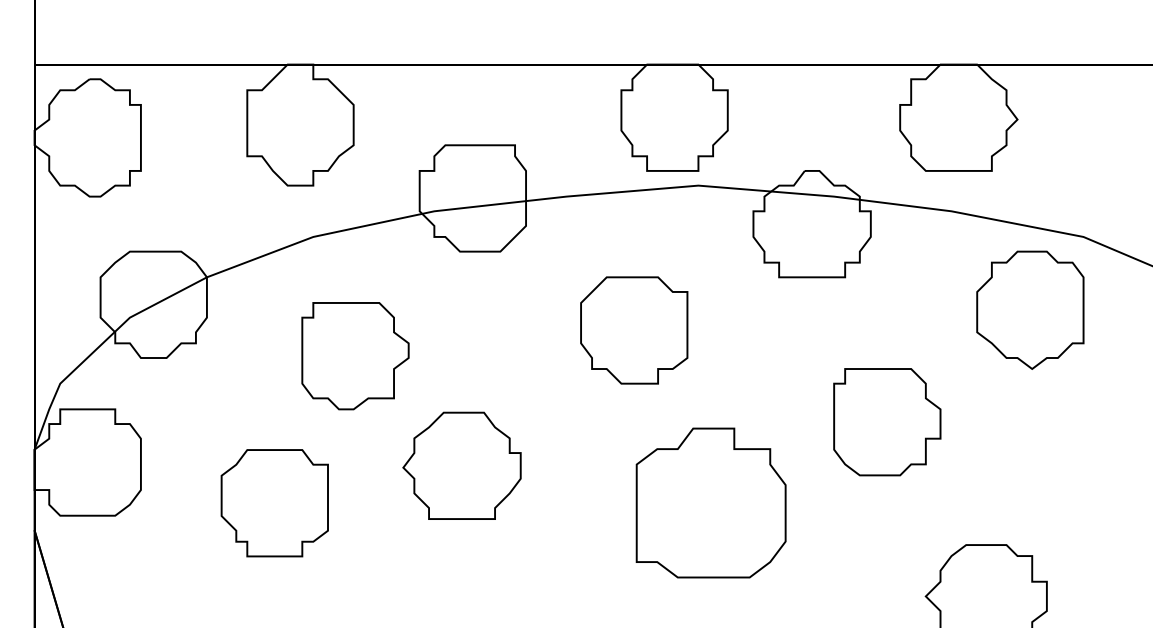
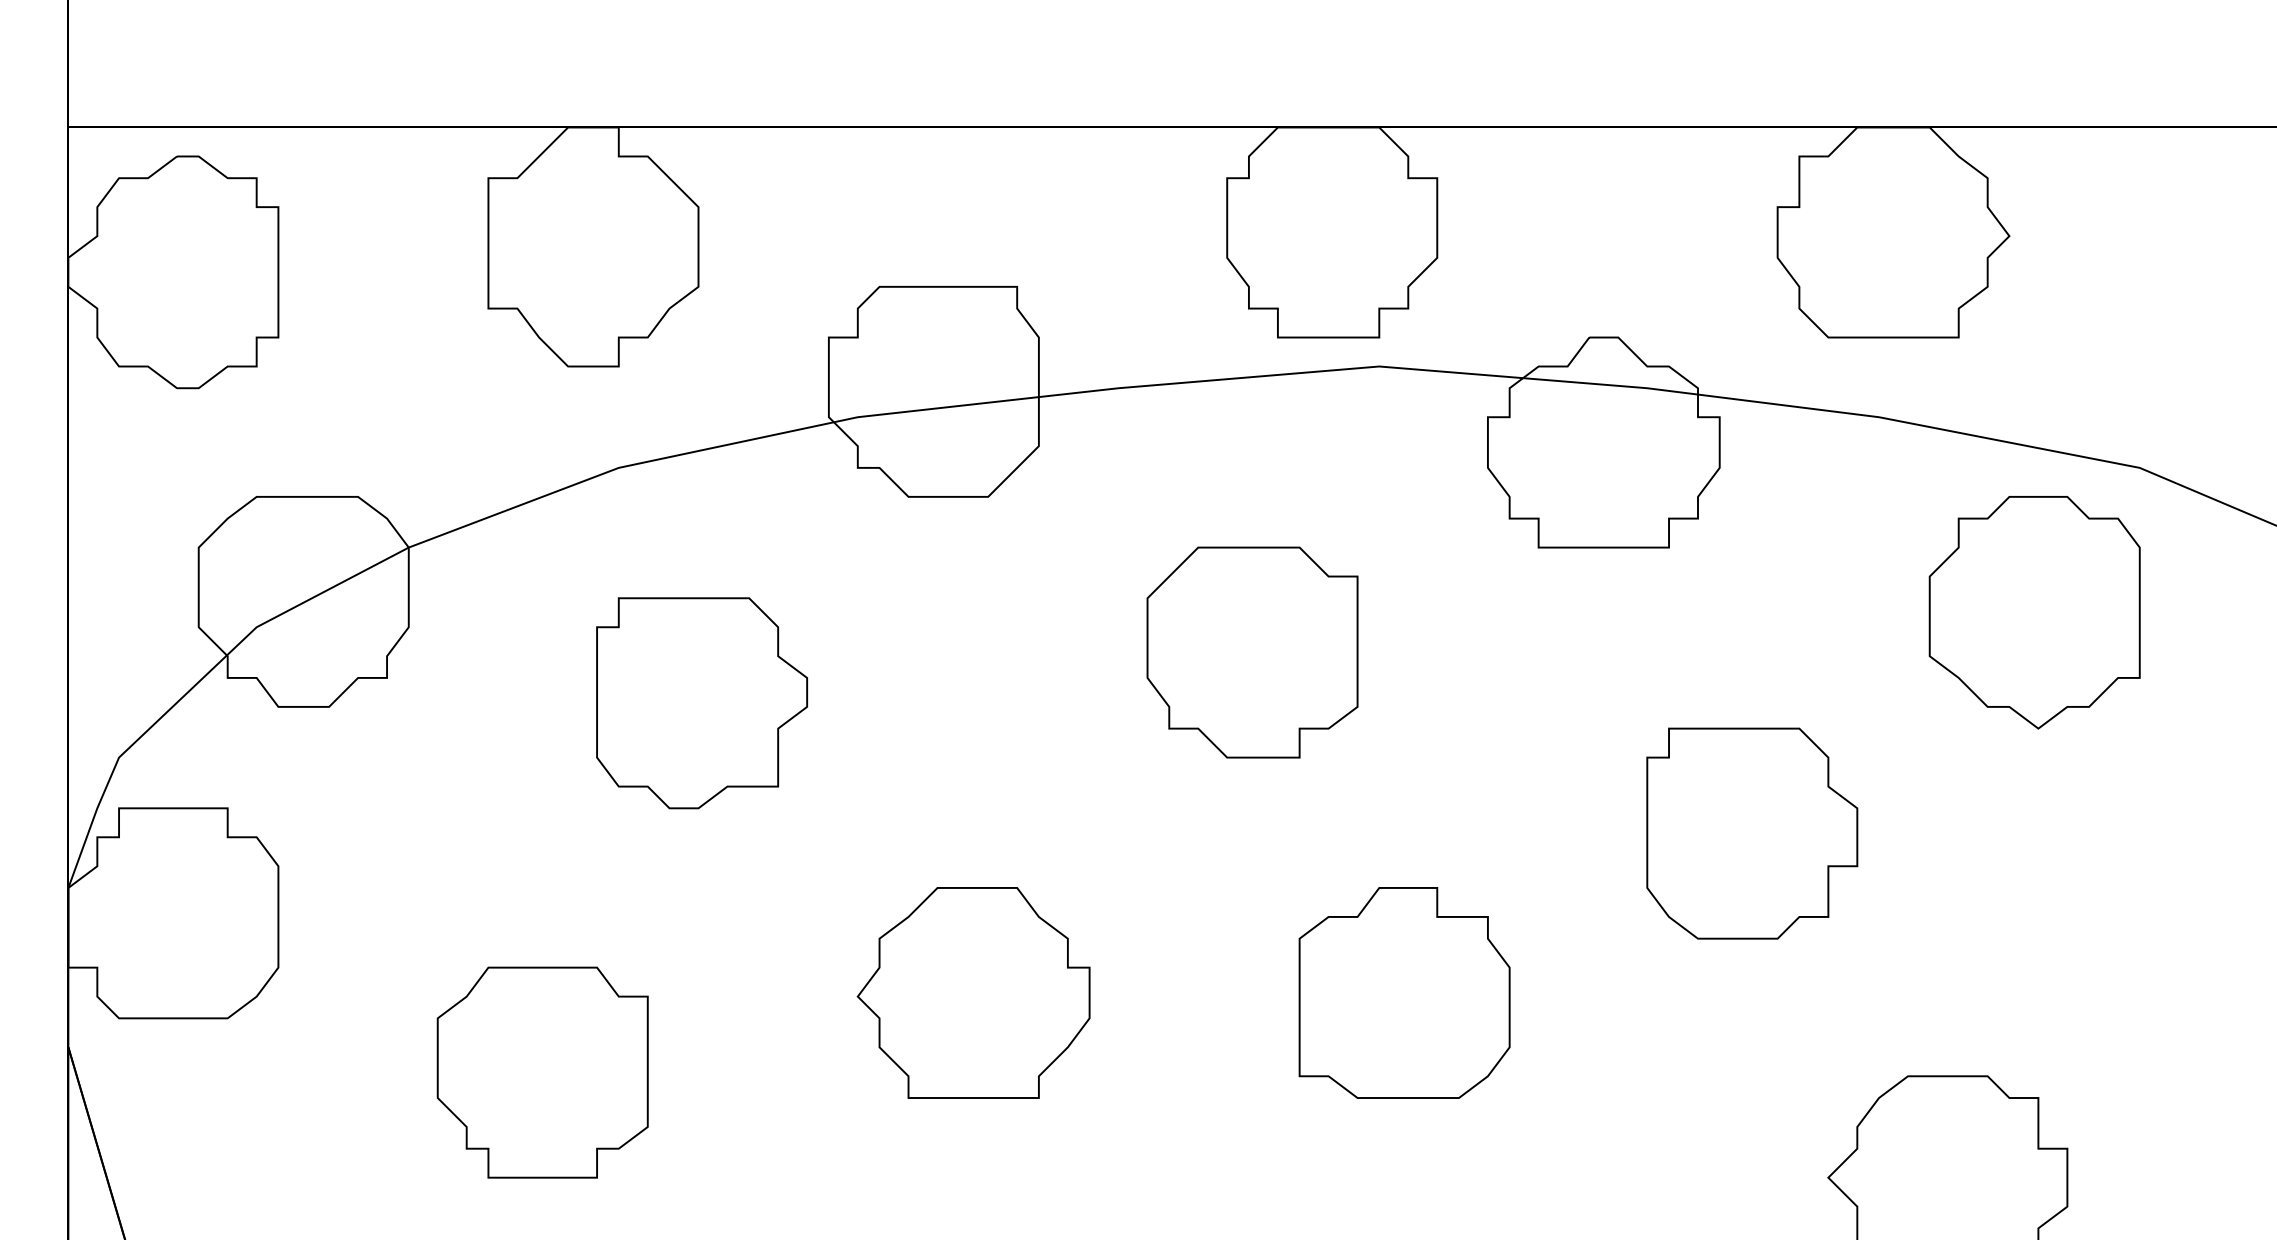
part: (461, 465) -> (972, 992), moved
part: (711, 502) -> (1405, 992), size x0.71
part: (274, 503) -> (542, 1073), moved

